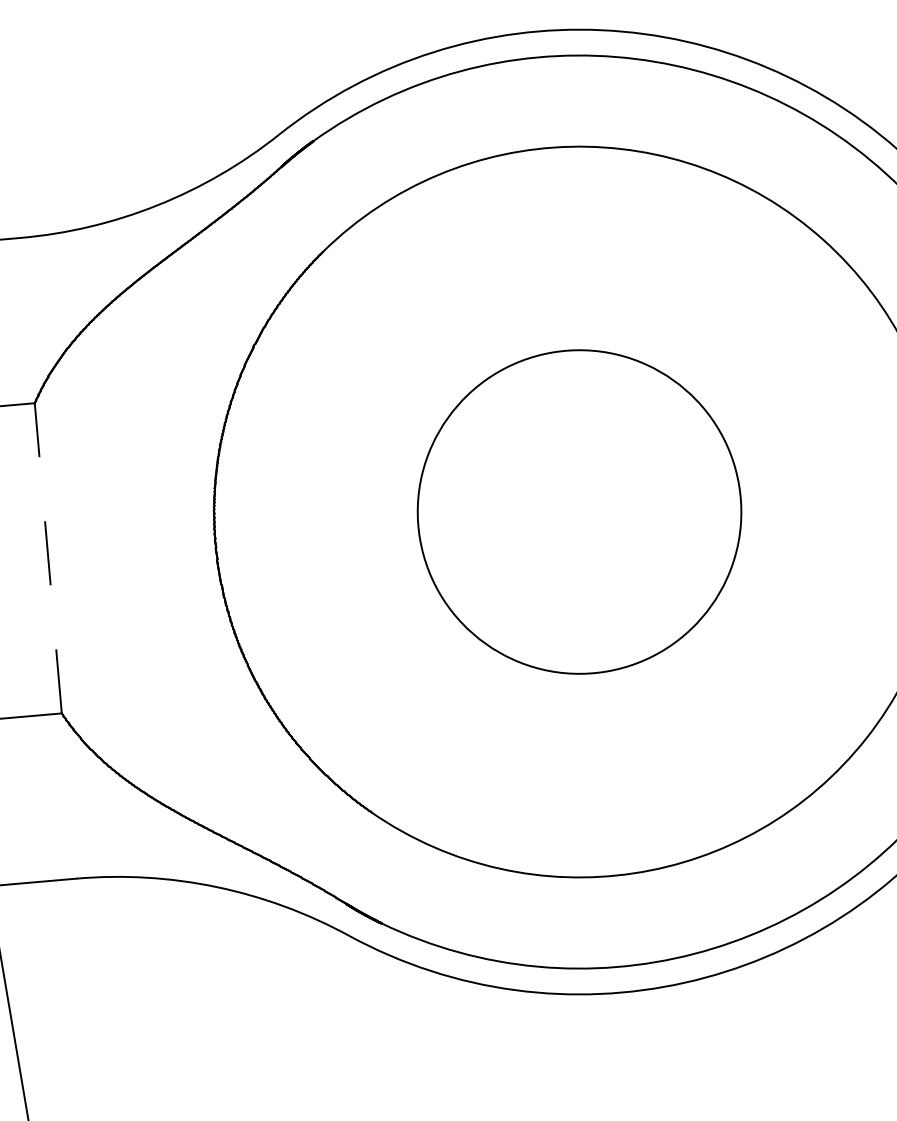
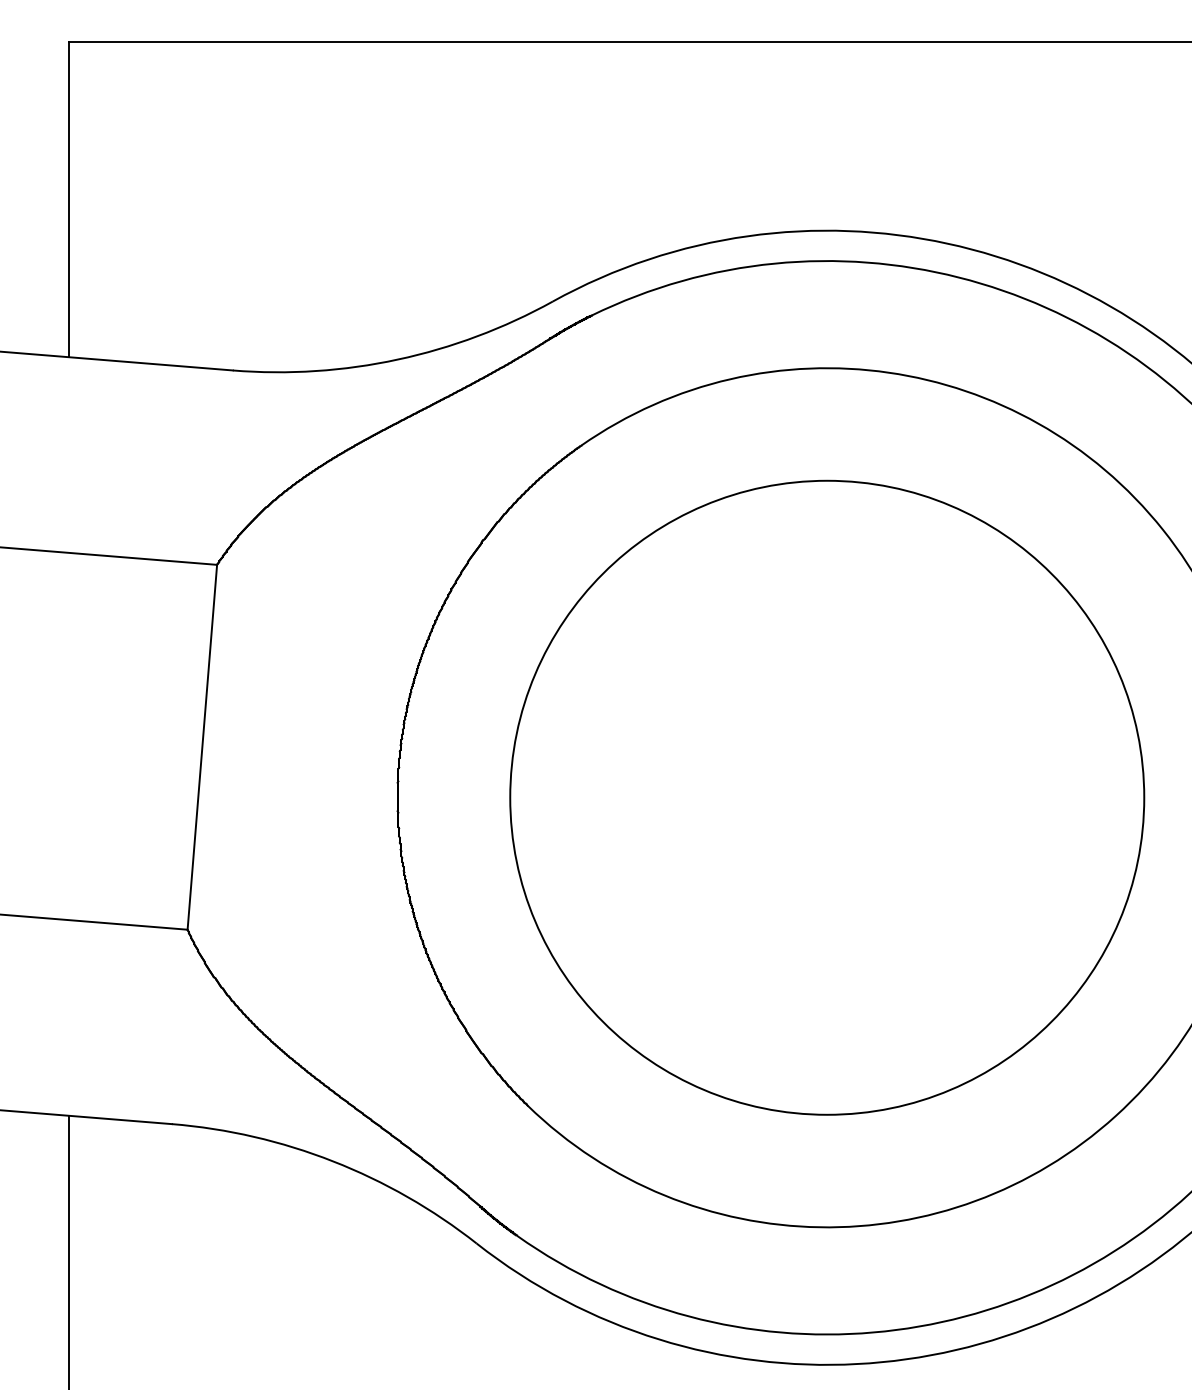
circle: (579, 511) -> (827, 797), size x1.67
line: (48, 557) -> (202, 746), dashed -> solid

